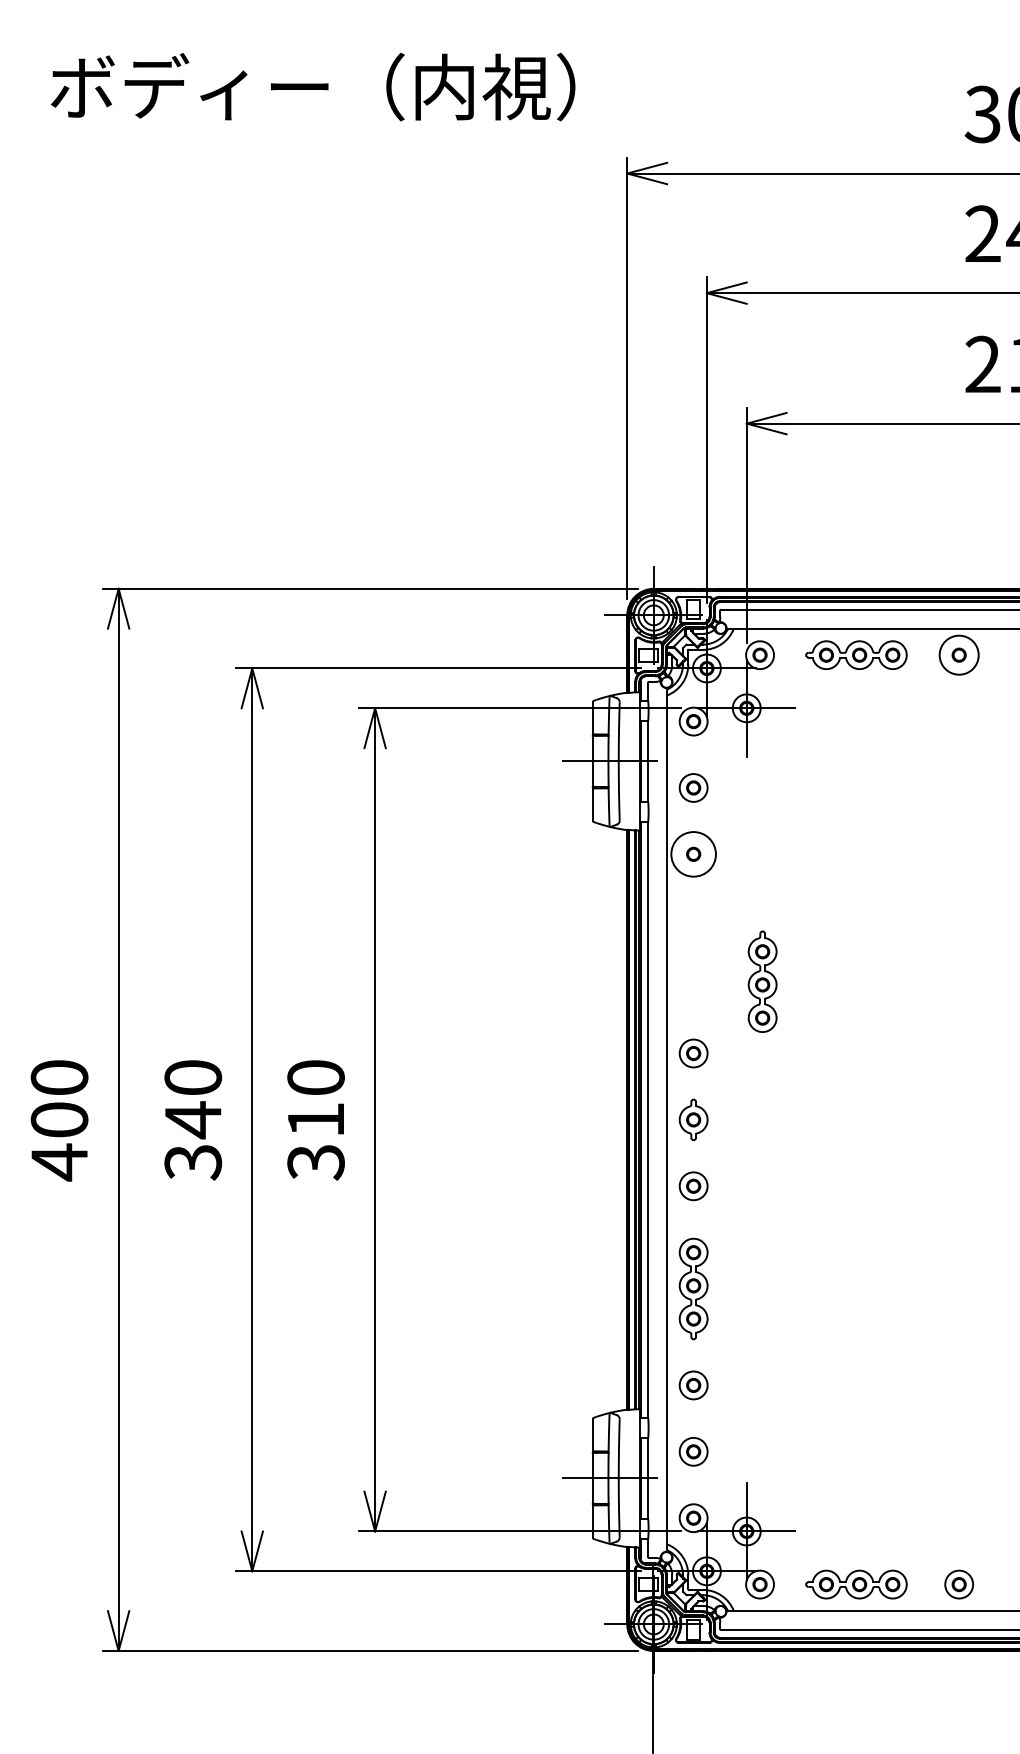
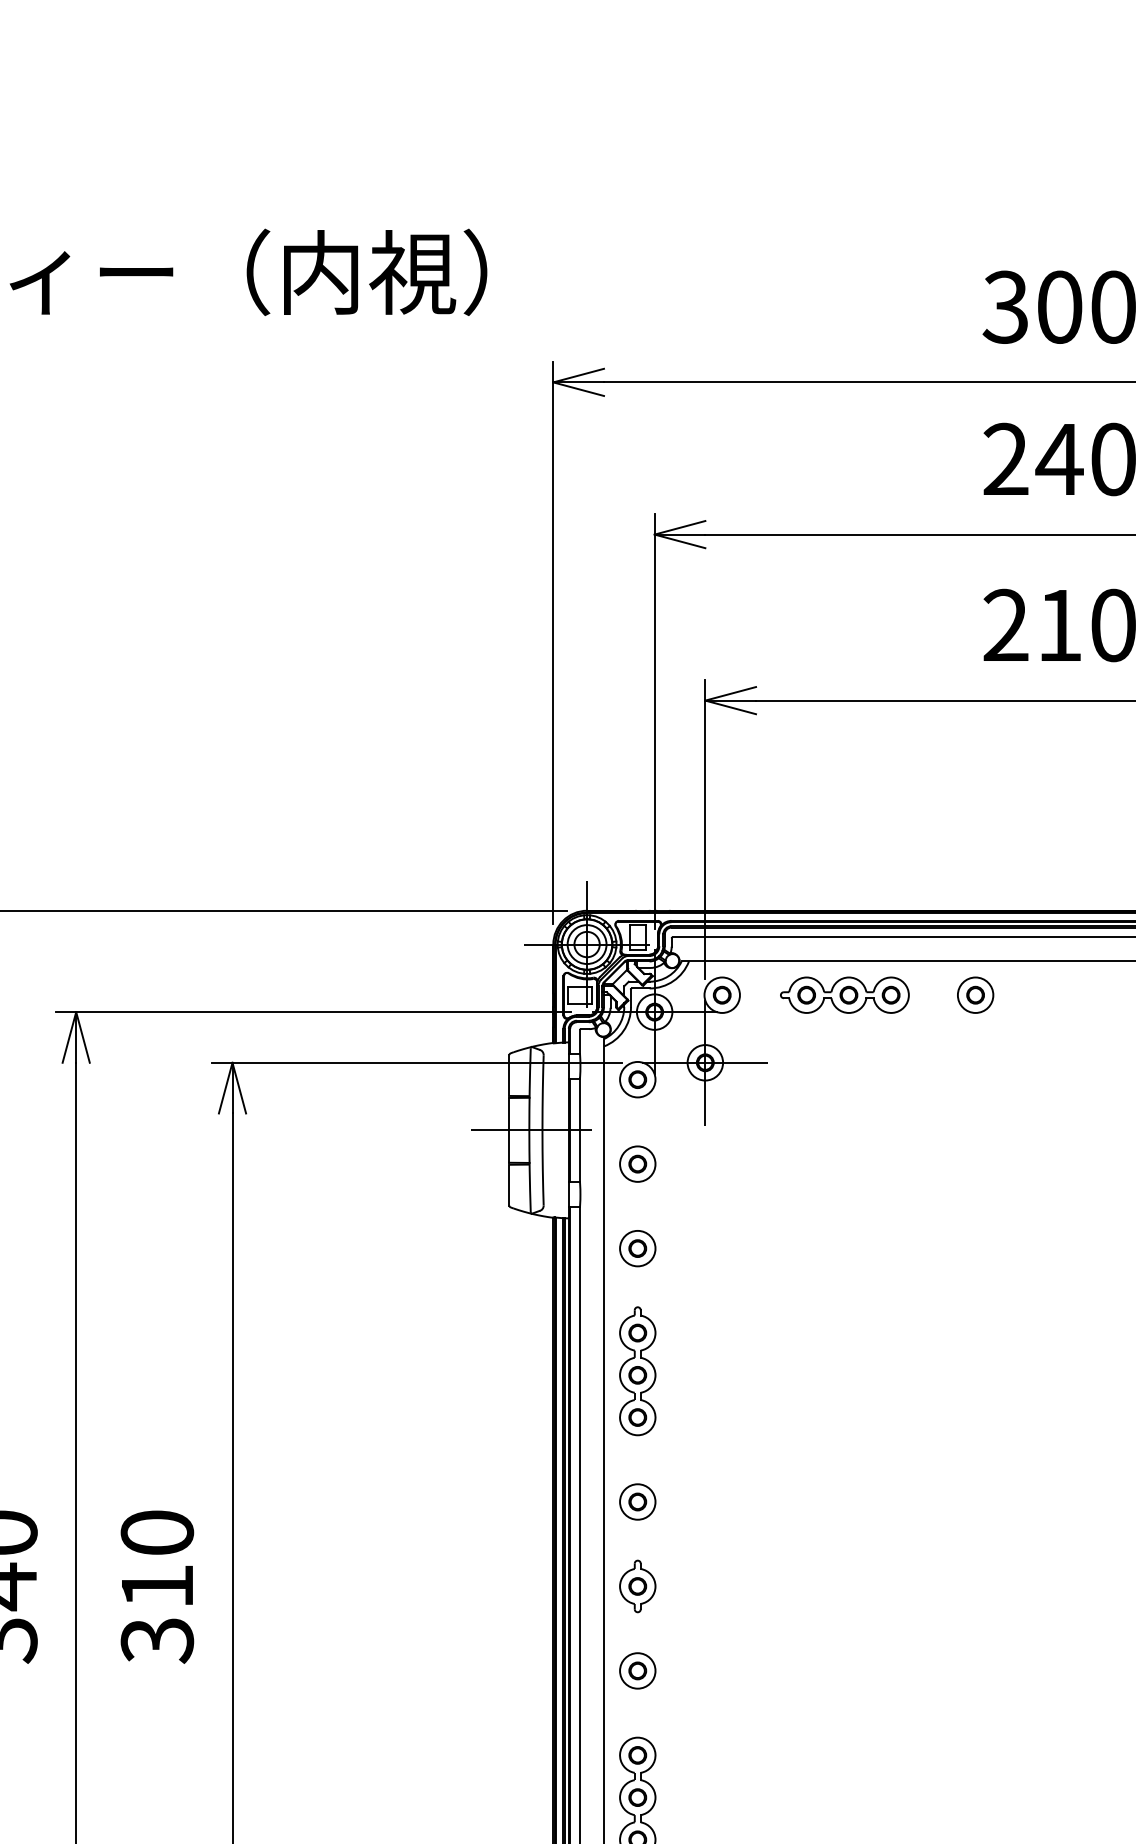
circle: (959, 655) -> (976, 995), size x0.71
circle: (693, 854) -> (637, 1248), size x0.62
part: (762, 981) -> (637, 1370), moved

